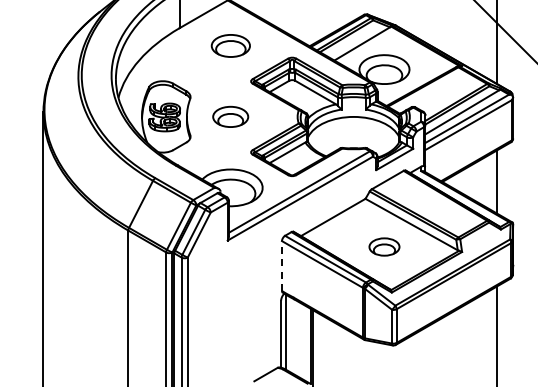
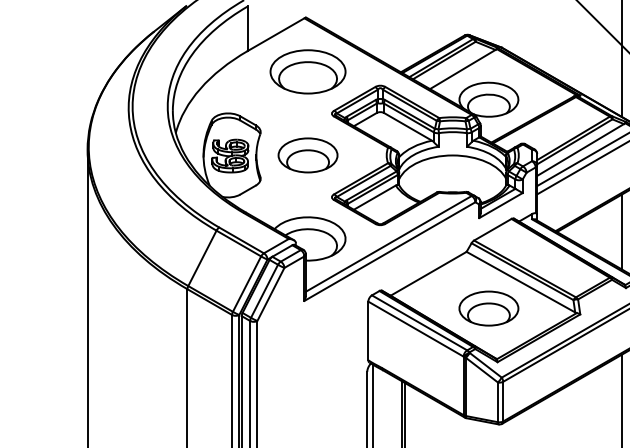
part: (230, 45) -> (307, 71), size x1.67
part: (230, 116) -> (307, 154), size x1.43
part: (384, 246) -> (488, 307), size x1.67
line: (282, 266) -> (368, 331), dashed -> solid

